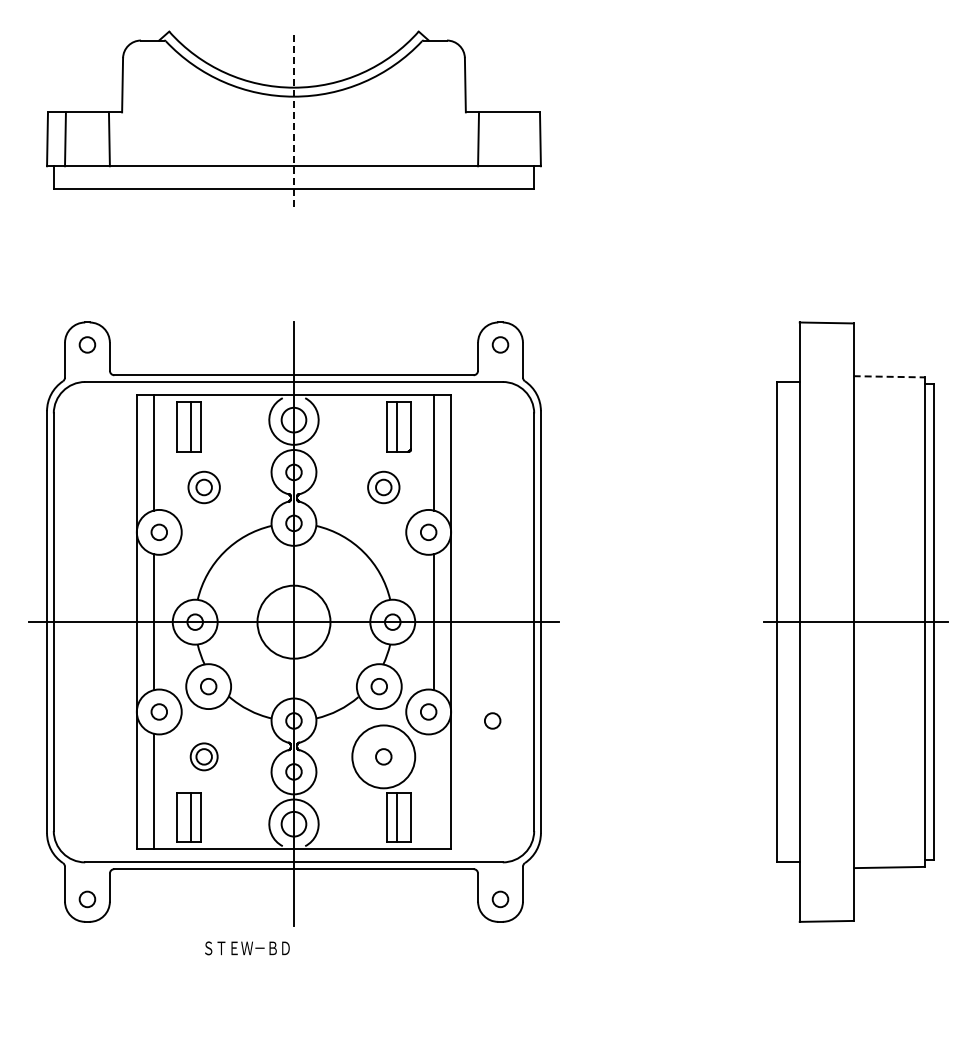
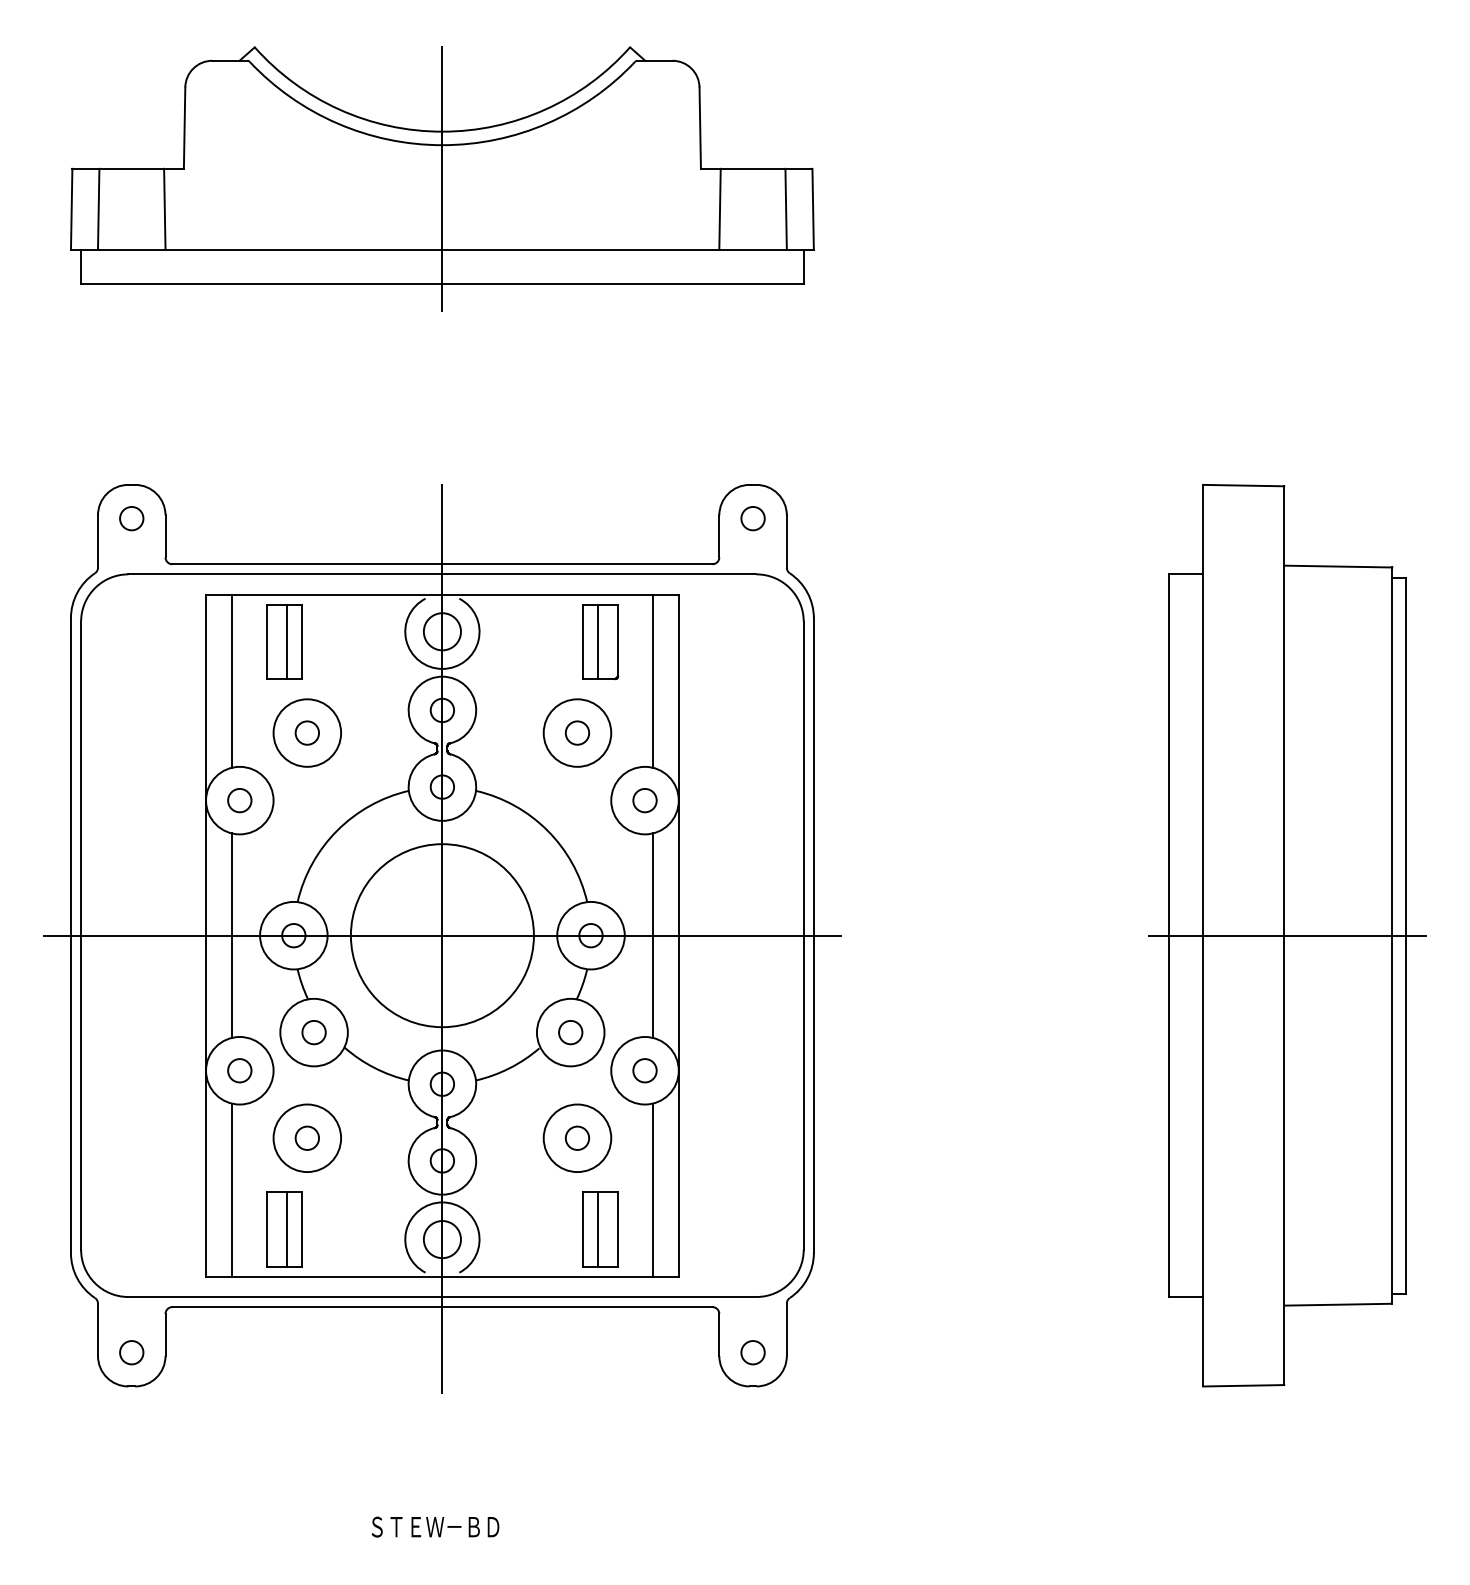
line: (293, 119) -> (441, 179), dashed -> solid
line: (522, 139) -> (786, 209), added
line: (889, 376) -> (1338, 566), dashed -> solid
circle: (203, 487) -> (306, 733), size x1.43
circle: (383, 487) -> (577, 733), size x1.43
circle: (293, 622) -> (441, 936), size x1.67
circle: (492, 720) -> (741, 1083), removed
circle: (203, 756) -> (306, 1137), size x1.67
circle: (383, 756) -> (577, 1137), size x0.71
line: (434, 790) -> (653, 1188), added
text: (247, 948) -> (435, 1527), moved

